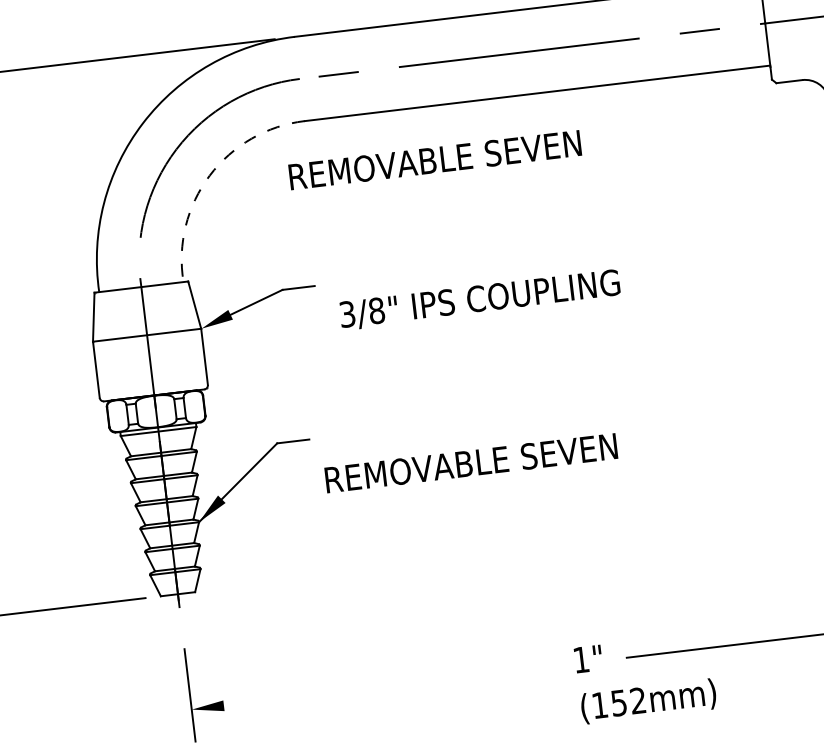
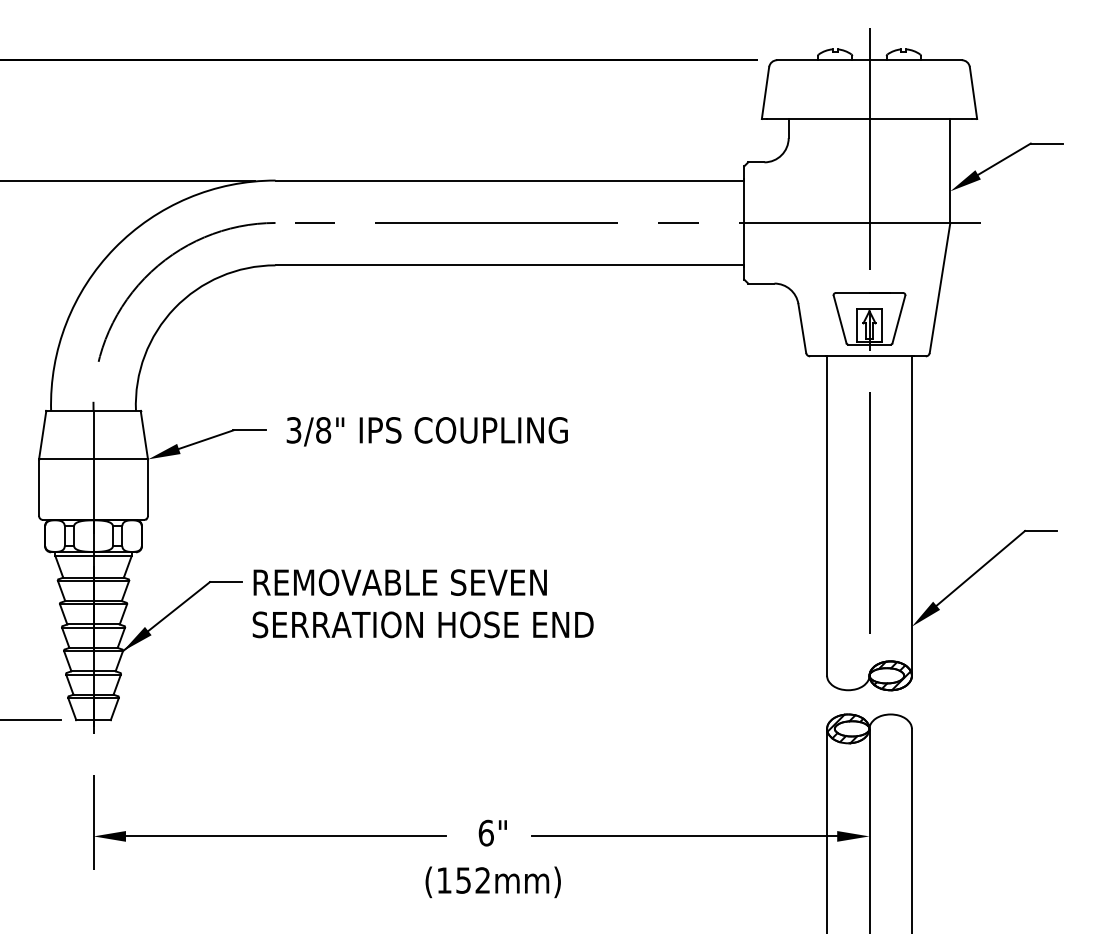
text: (434, 160) -> (399, 582), moved
arc: (209, 175) -> (174, 308), dashed -> solid
text: (479, 299) -> (426, 431), moved
text: (493, 460) -> (422, 624), REMOVABLE SEVEN -> SERRATION HOSE END
text: (580, 659) -> (485, 832), 1" -> 6"
line: (382, 686) -> (285, 836), added
text: (647, 701) -> (492, 882), moved

